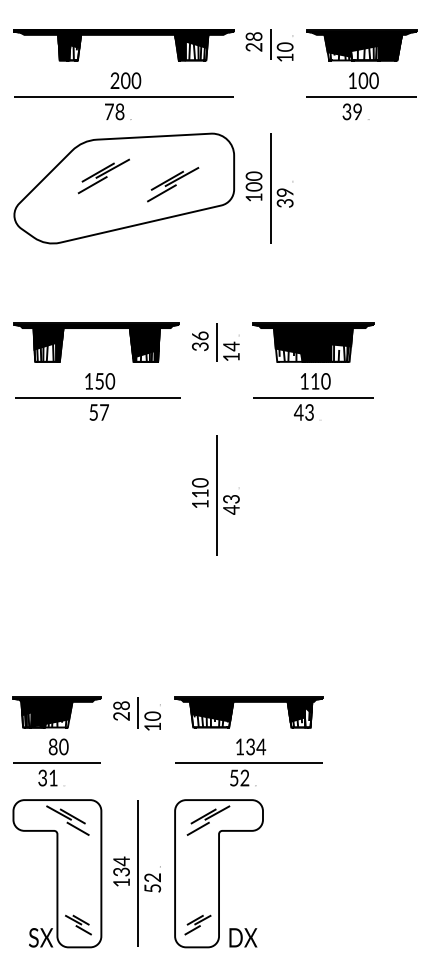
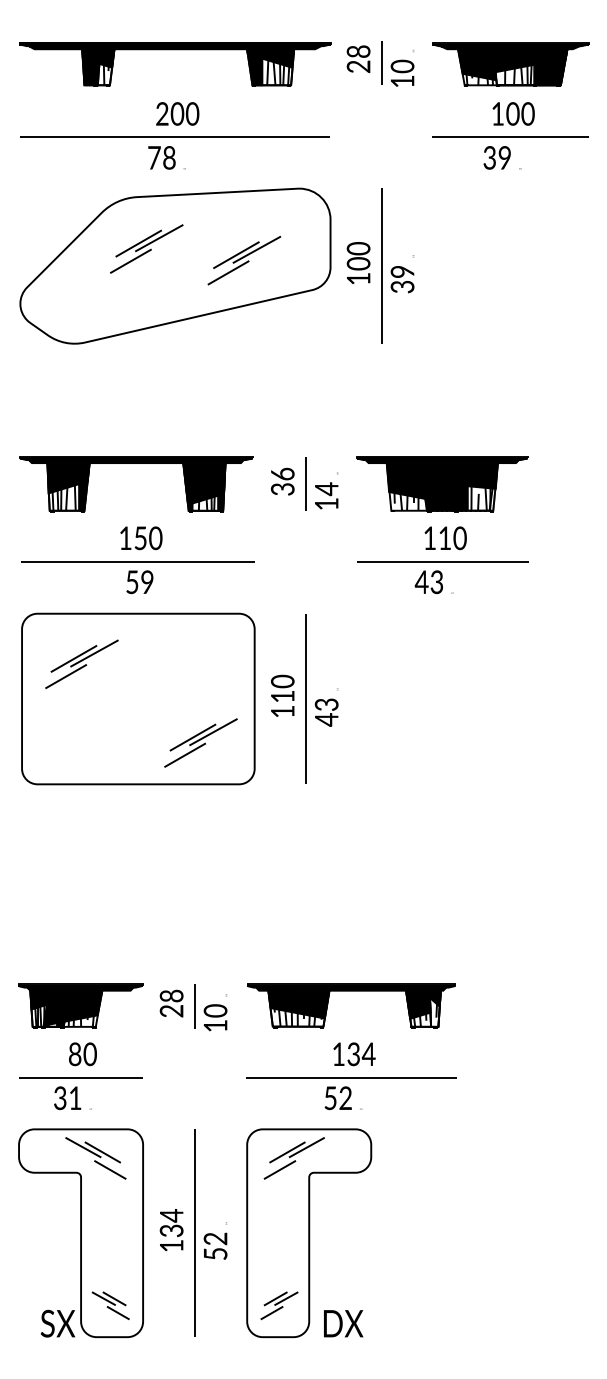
text: (104, 412) -> (147, 582), 57 -> 59
part: (97, 494) -> (137, 697), added

